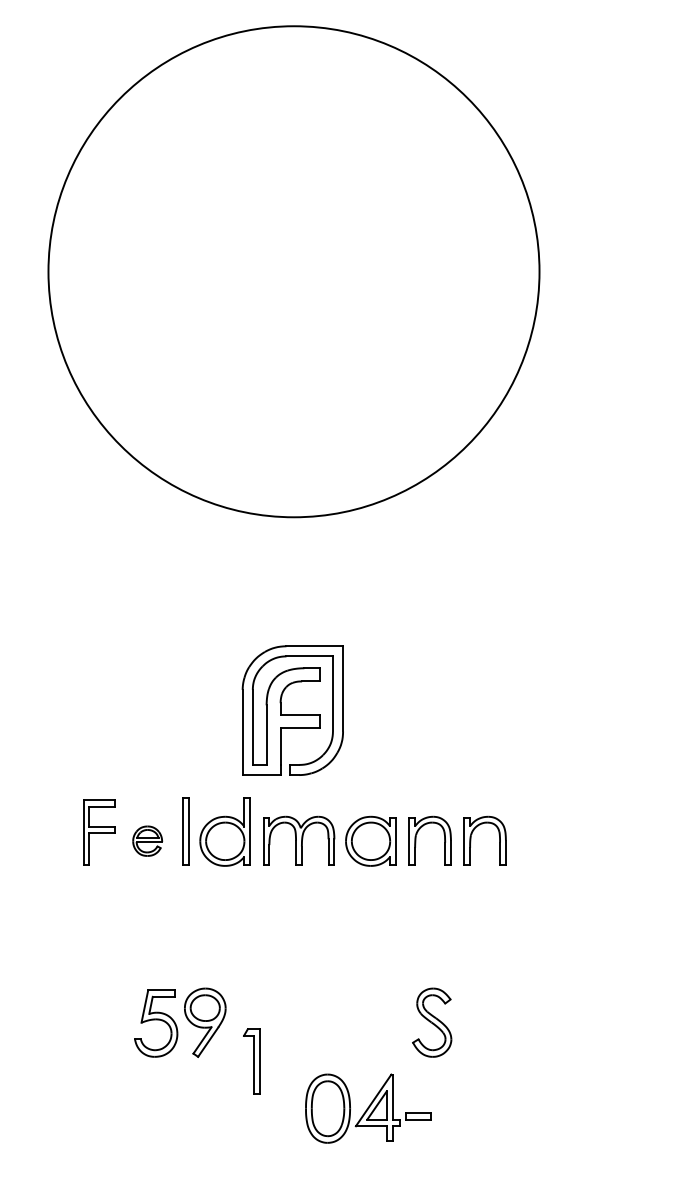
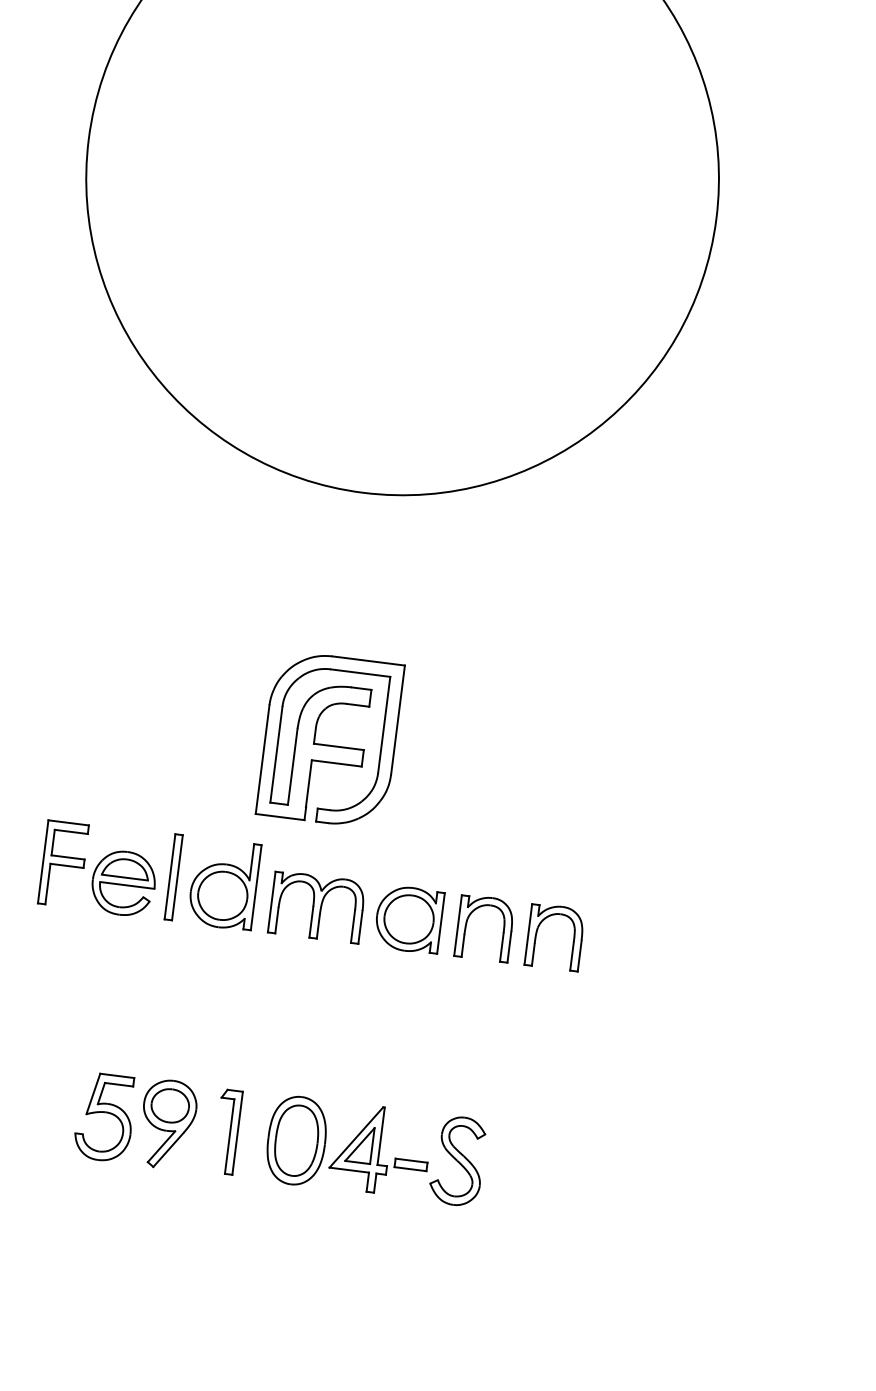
part: (147, 840) -> (123, 882), size x1.67
part: (251, 1061) -> (227, 1131), moved
part: (368, 1108) -> (348, 1147), moved

